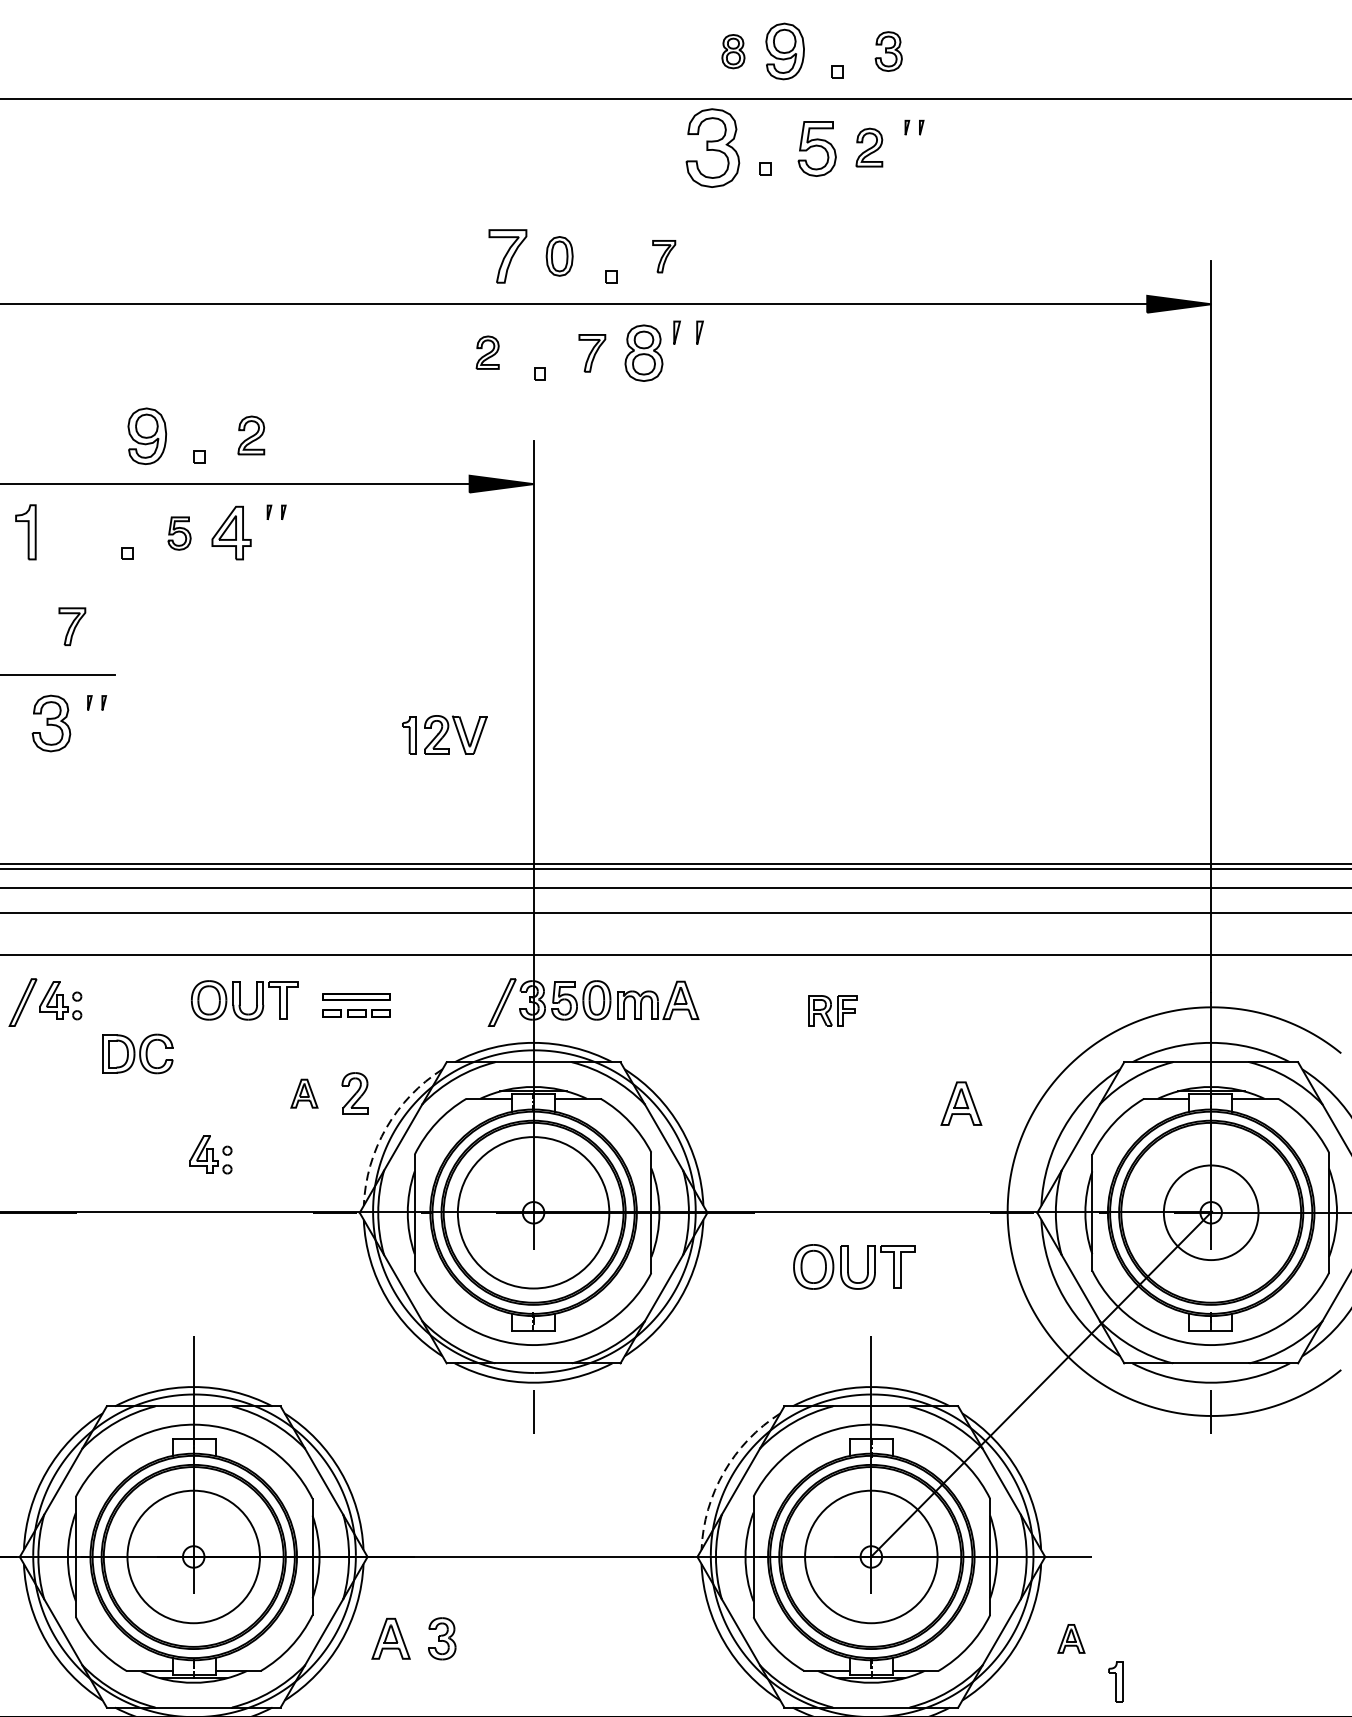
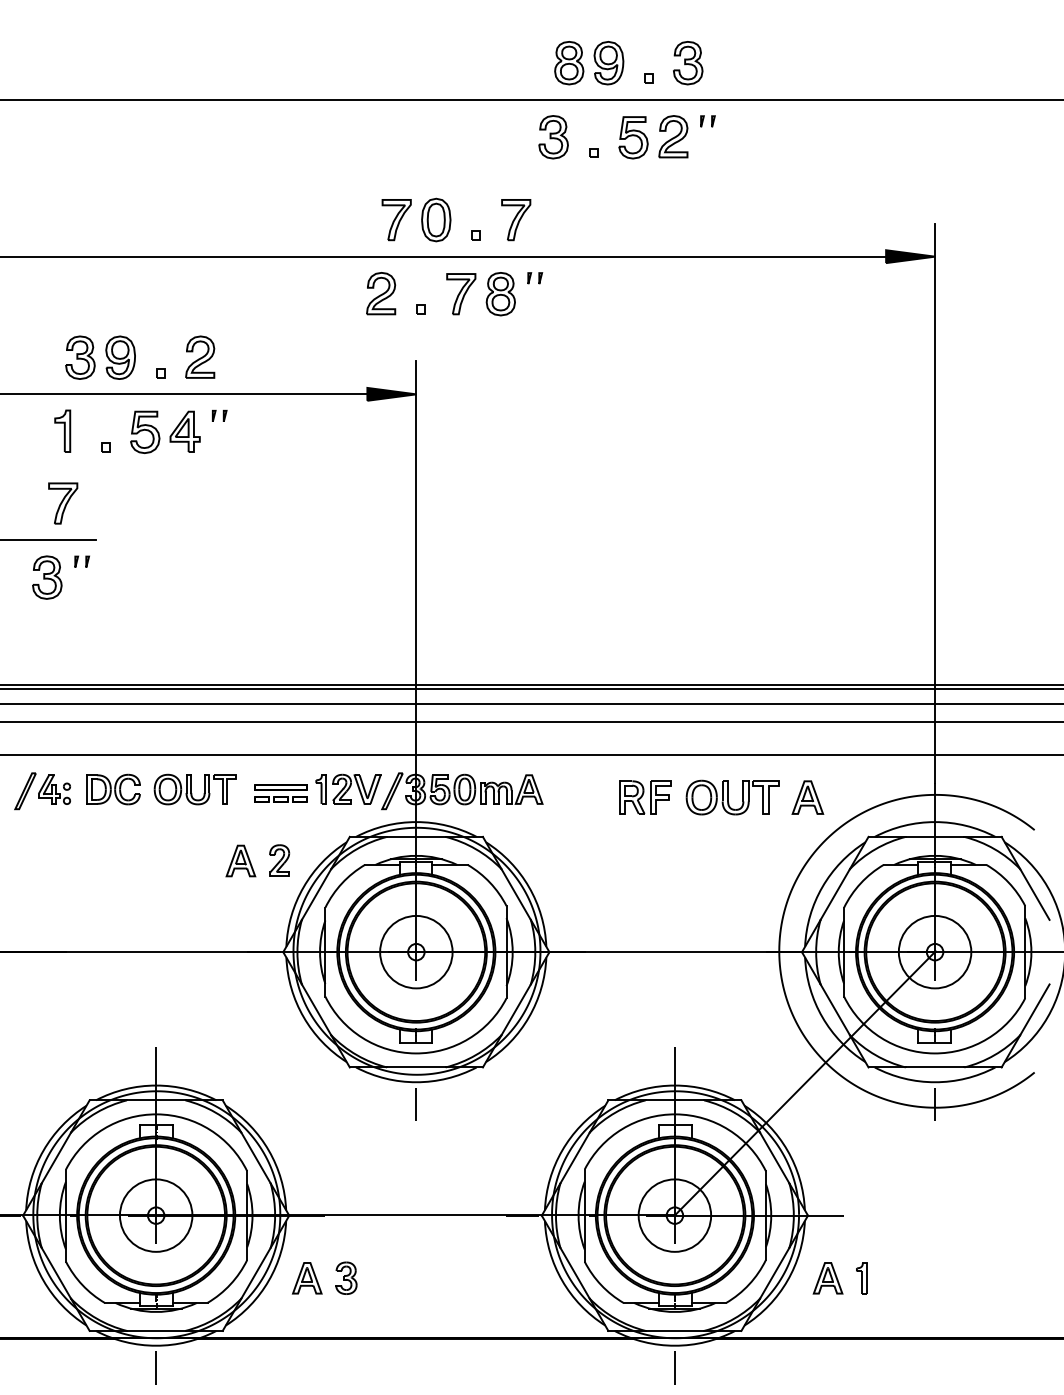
part: (733, 51) -> (569, 63), size x1.67
part: (889, 51) -> (688, 63), size x1.43
part: (869, 147) -> (673, 136), size x1.43
part: (712, 148) -> (553, 137), size x0.71
part: (559, 255) -> (436, 219), size x1.43
part: (664, 257) -> (516, 220), size x1.67
part: (689, 332) -> (535, 278), size x0.62
part: (488, 352) -> (381, 293), size x1.67
part: (592, 353) -> (461, 294), size x1.43
part: (251, 434) -> (200, 356), size x1.43
part: (94, 435) -> (80, 357), added
part: (25, 531) -> (62, 430), moved
part: (179, 532) -> (145, 431), size x1.67
part: (72, 626) -> (63, 503), size x1.43
part: (444, 733) -> (348, 788), moved
part: (832, 1010) -> (645, 797), size x1.43
part: (137, 1053) -> (113, 789), moved
part: (303, 1093) -> (240, 860), size x1.43
part: (960, 1103) -> (807, 797), moved
arc: (386, 1128) -> (303, 887), dashed -> solid
part: (211, 1154) -> (169, 907), removed
circle: (533, 1211) -> (416, 951), size x0.62
part: (853, 1266) -> (732, 797), moved
arc: (724, 1471) -> (562, 1150), dashed -> solid
circle: (192, 1556) -> (155, 1215), size x0.71
circle: (870, 1556) -> (674, 1215), size x0.71
part: (1070, 1639) -> (827, 1278), size x1.43
part: (1115, 1682) -> (861, 1278), moved

